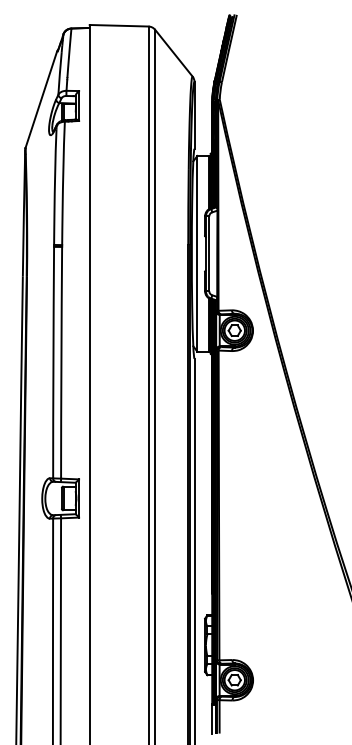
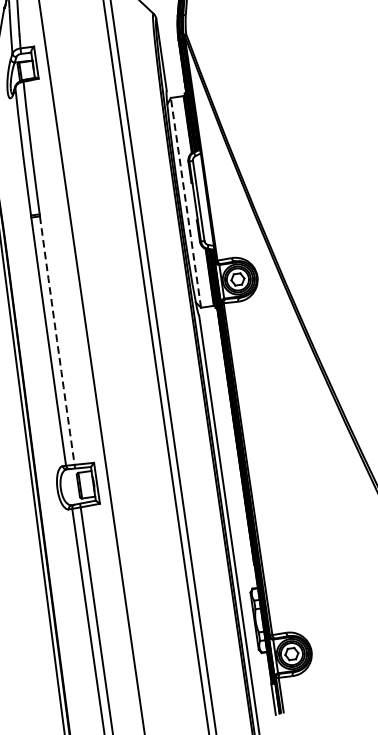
line: (197, 253) -> (186, 202), solid -> dashed
arc: (61, 362) -> (57, 340), solid -> dashed

